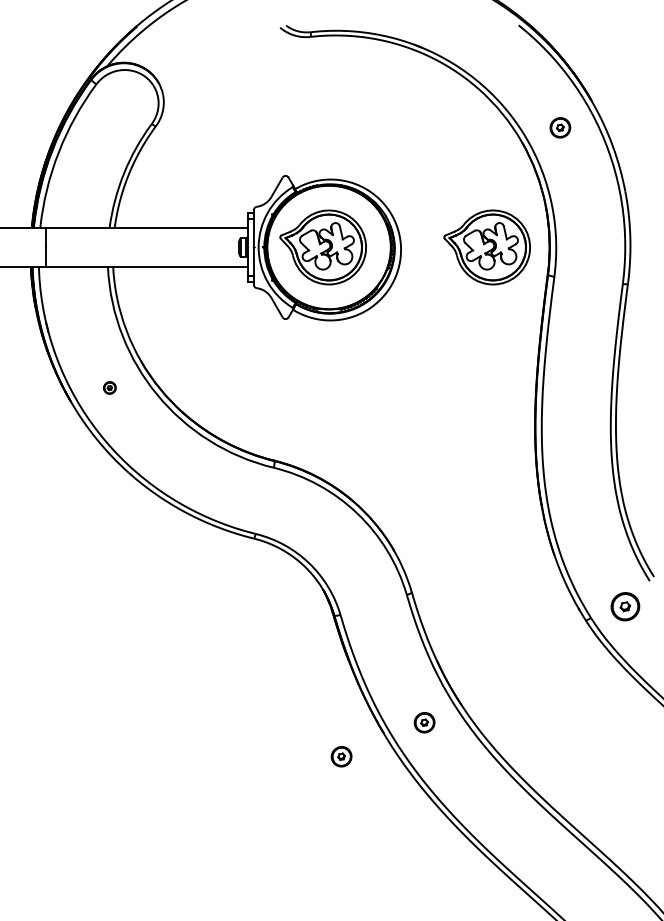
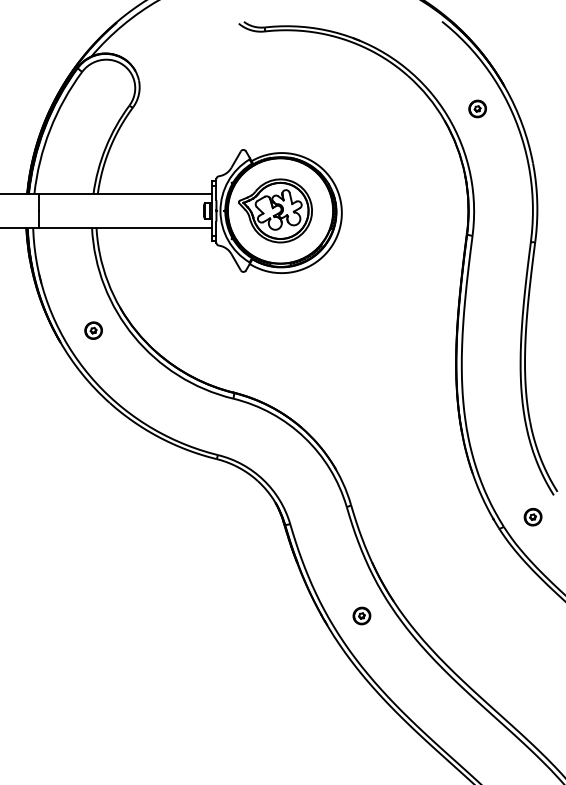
part: (486, 247) -> (414, 210), removed
part: (109, 387) -> (93, 330), size x1.67
part: (625, 606) -> (533, 516), size x0.71
part: (341, 756) -> (291, 644), removed

